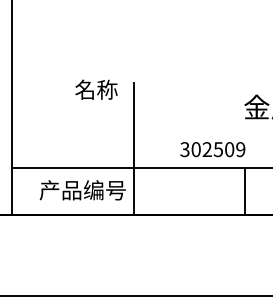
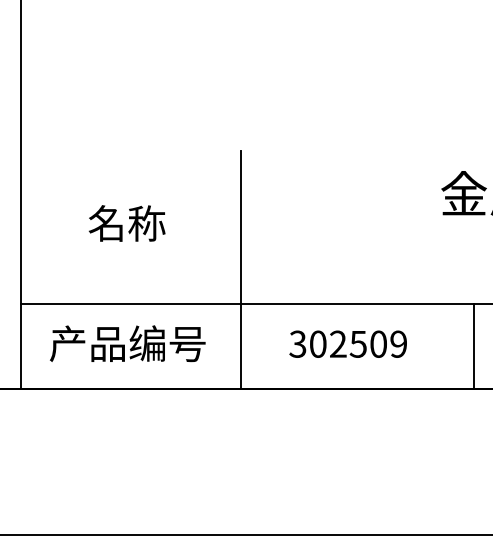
text: (96, 89) -> (127, 223), moved
text: (212, 149) -> (347, 344), moved
text: (82, 190) -> (127, 344), moved
line: (244, 191) -> (474, 345), moved

